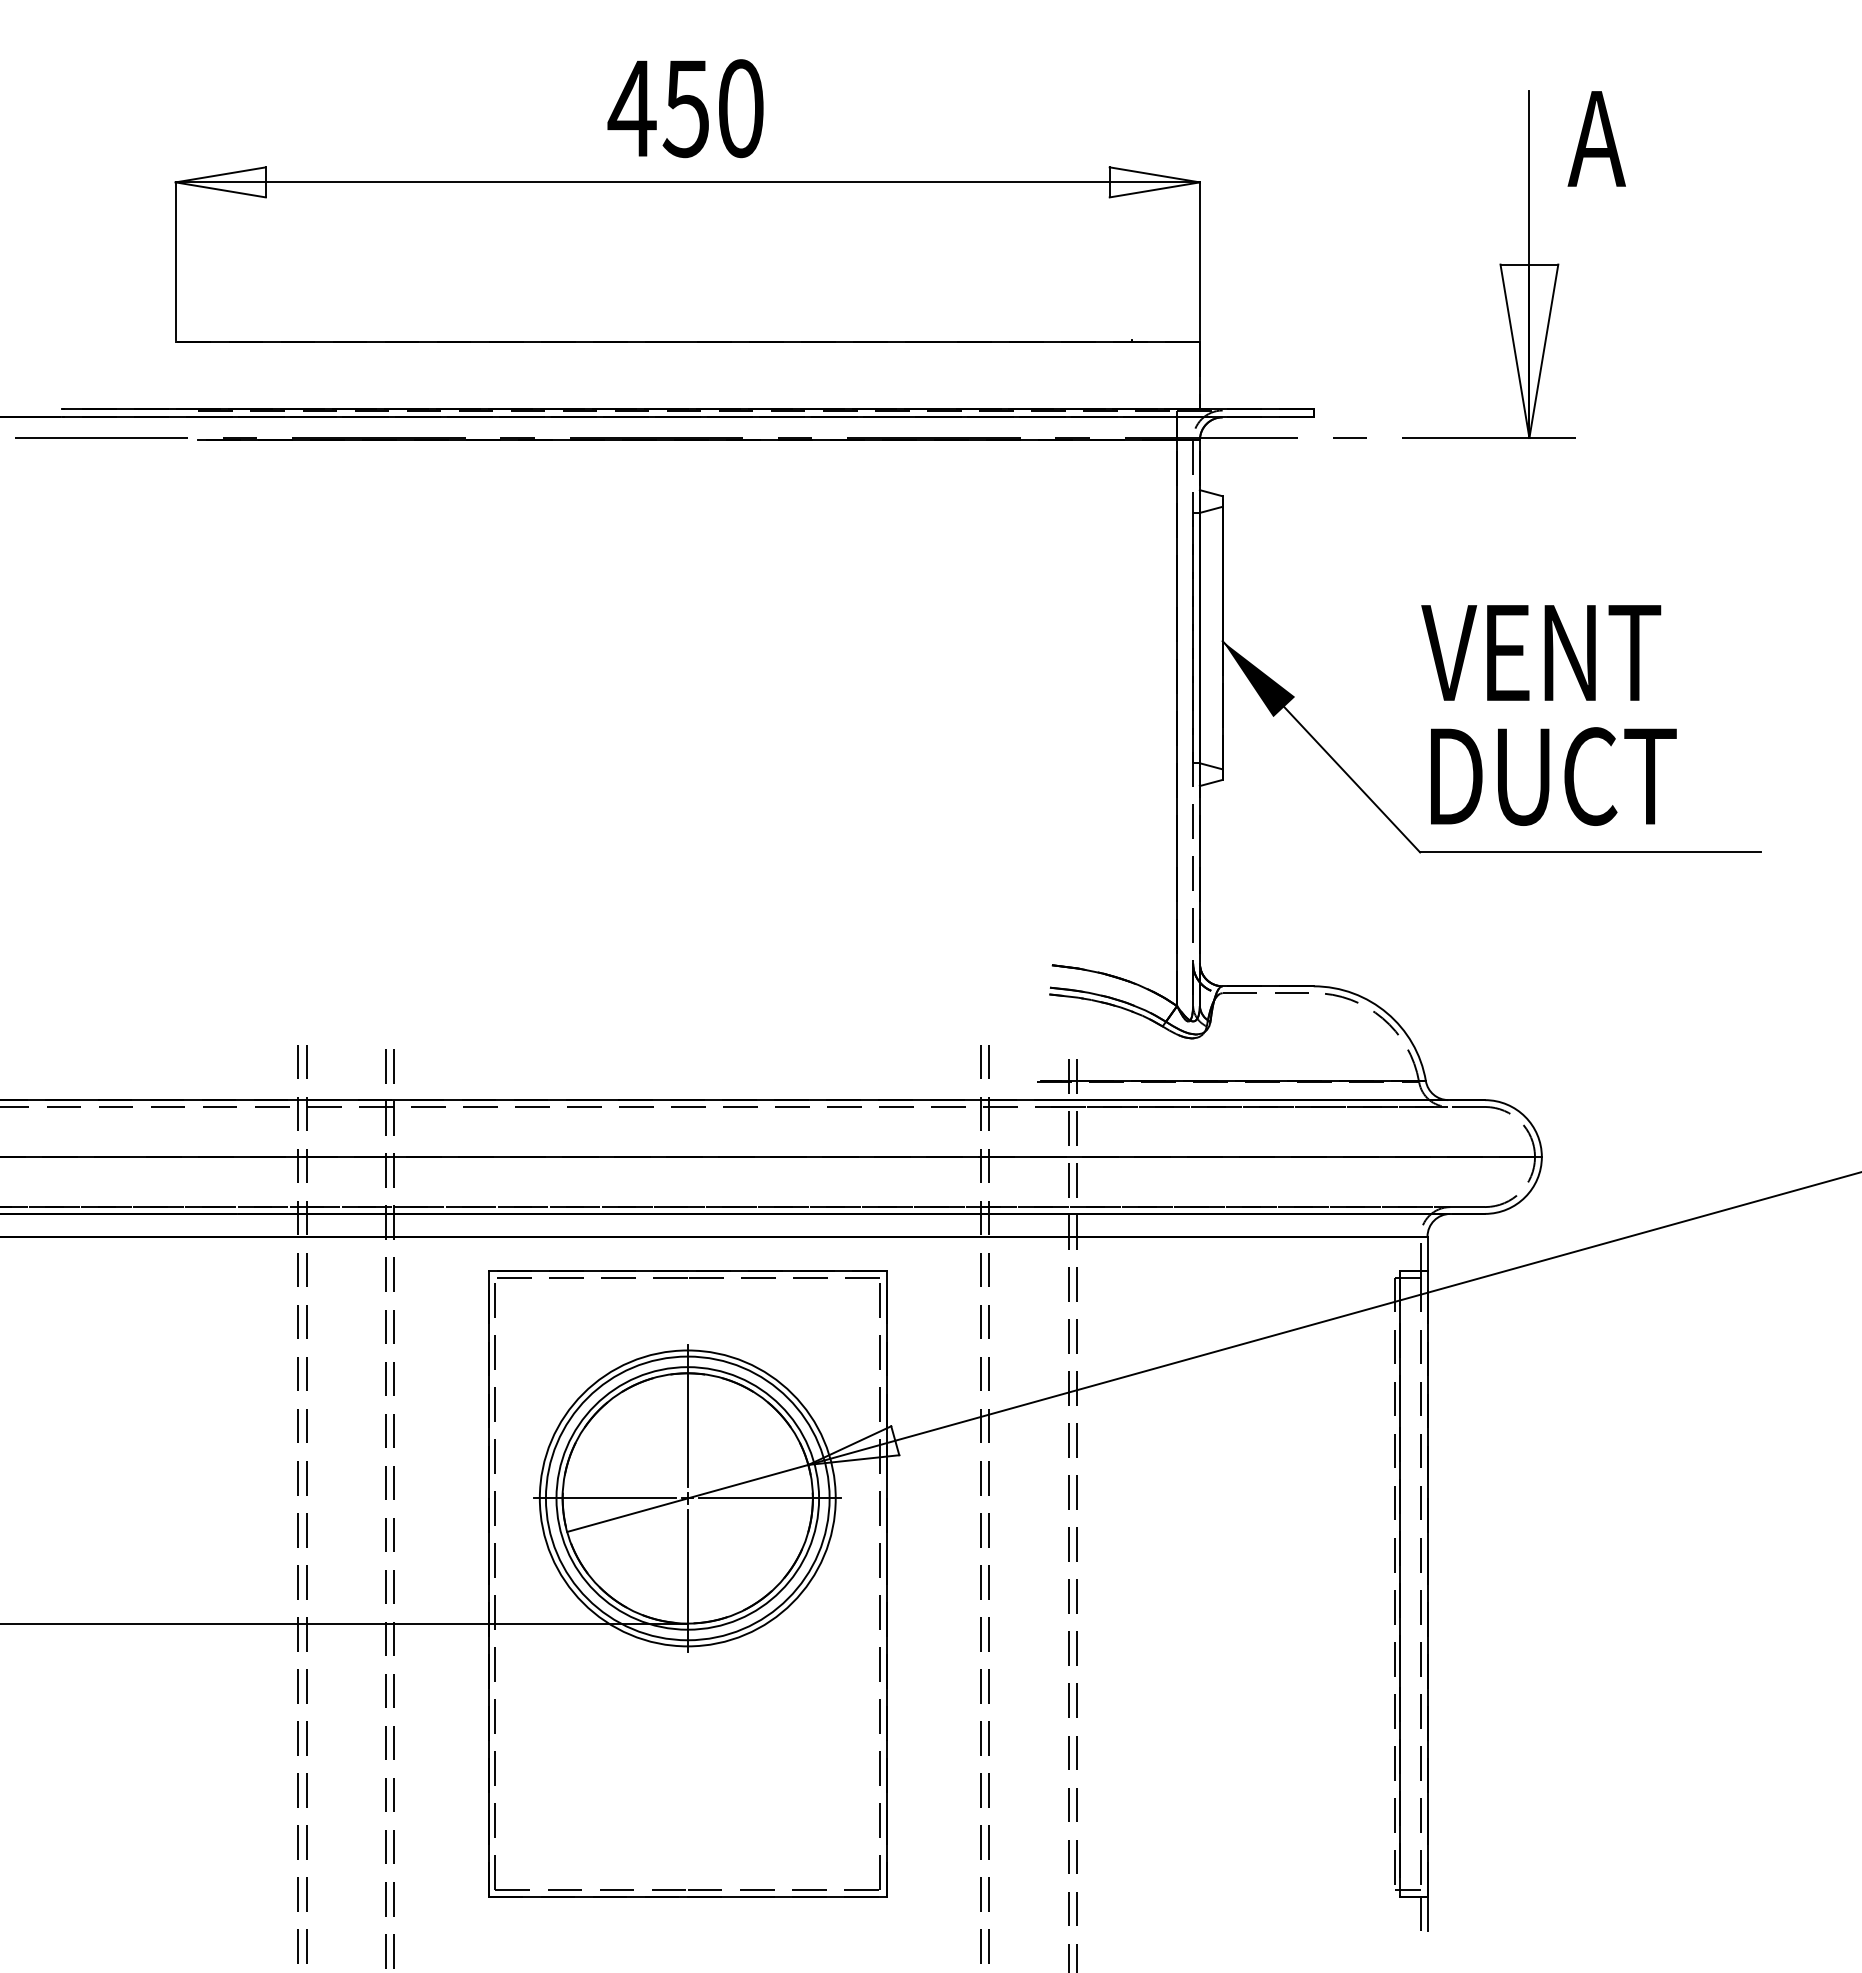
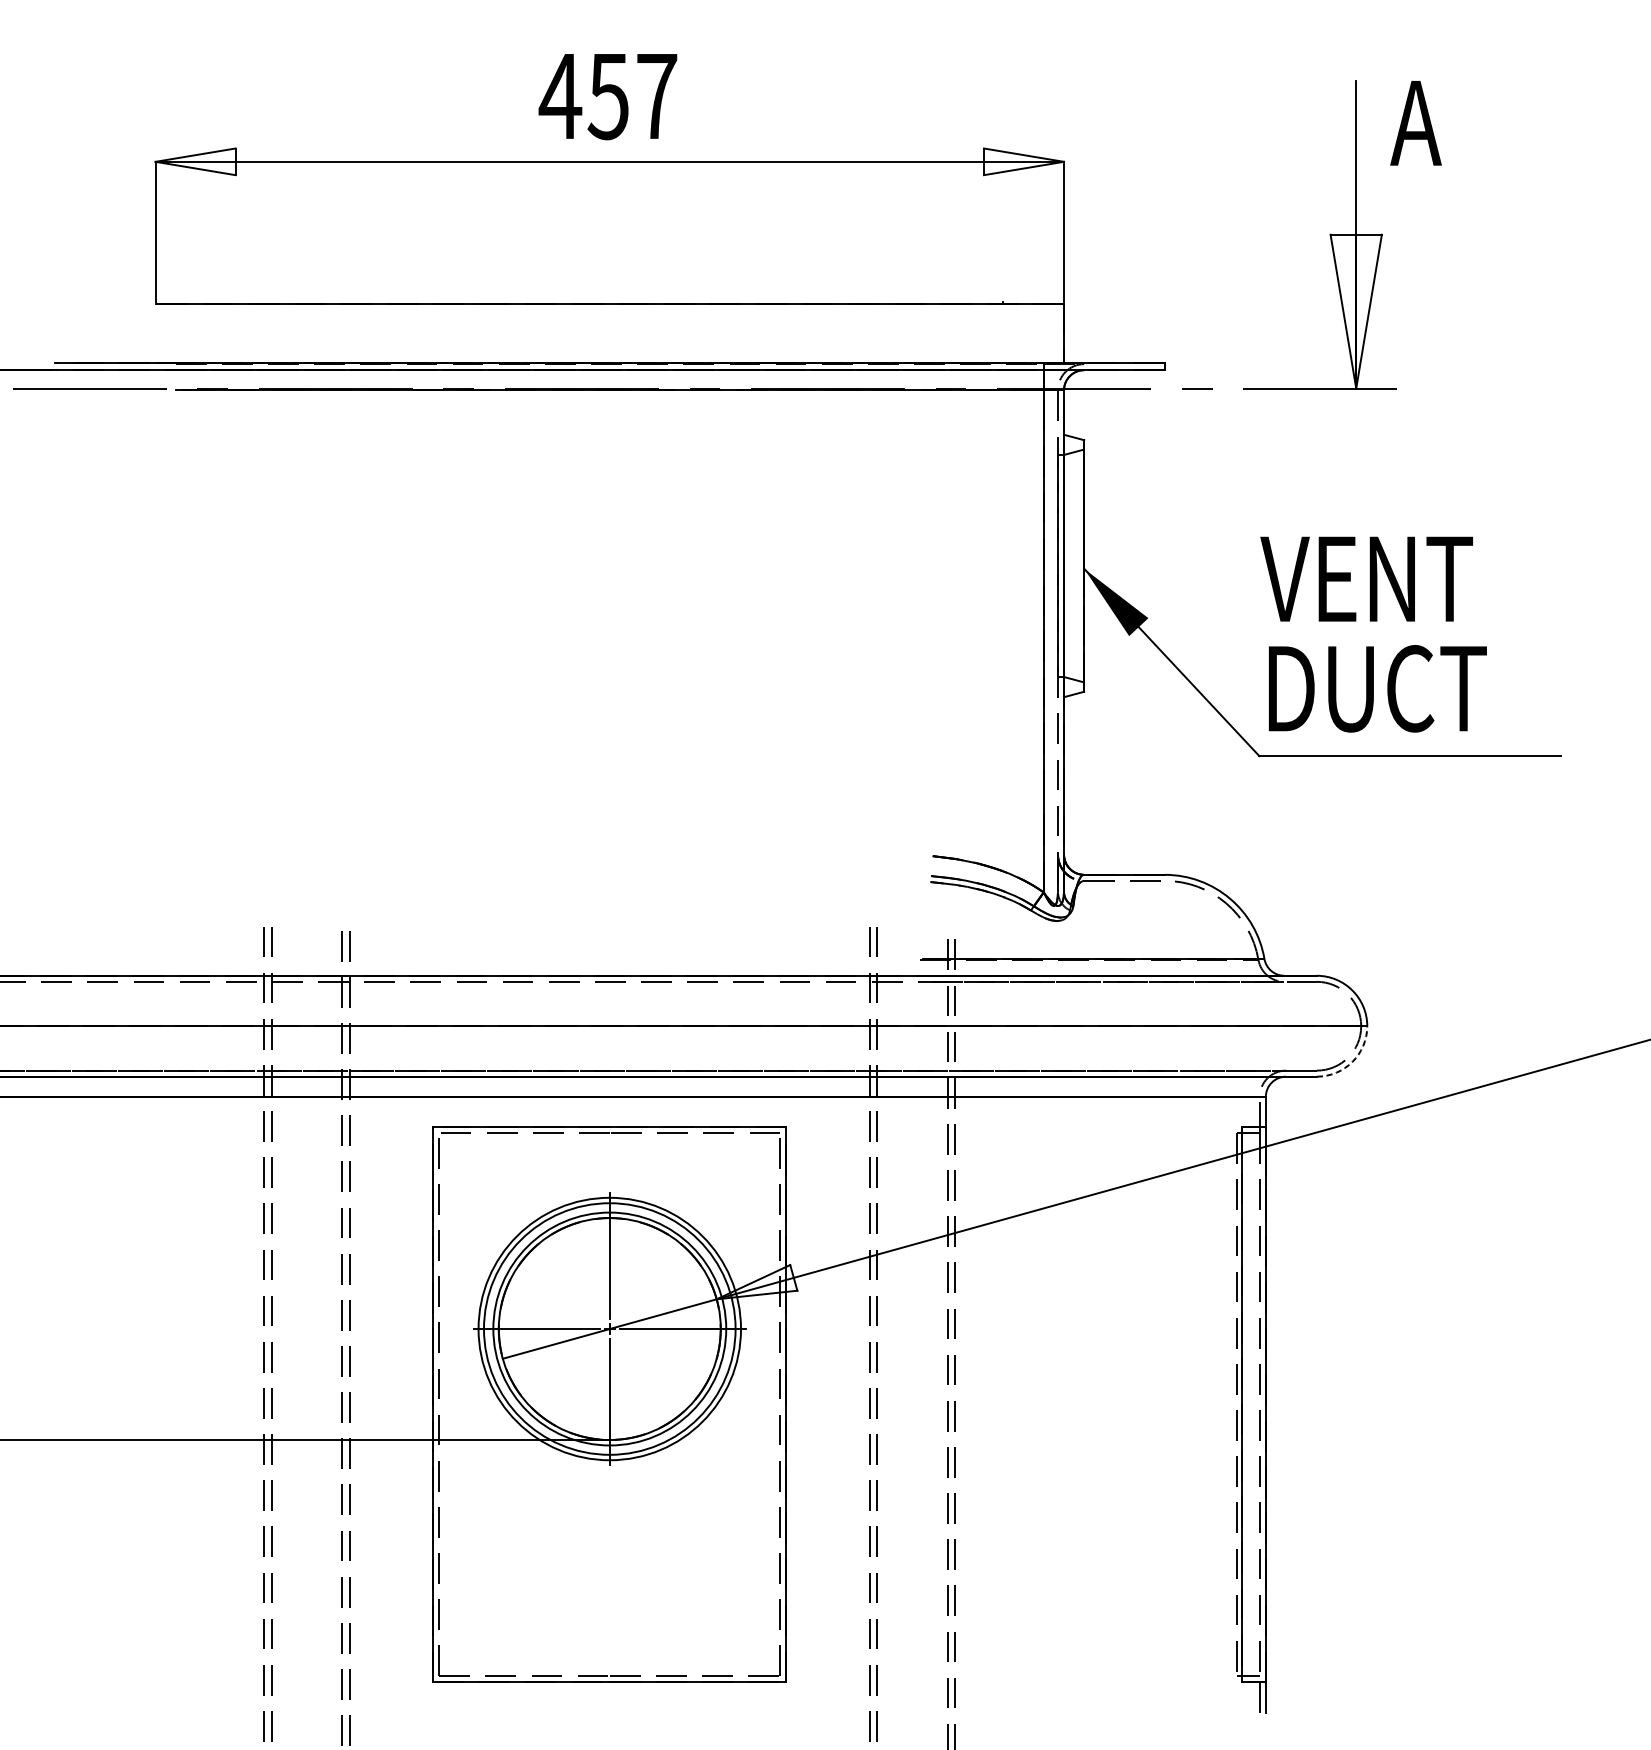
text: (741, 108) -> (657, 96), 450 -> 457
arc: (1525, 1197) -> (1352, 1062), solid -> dashed

